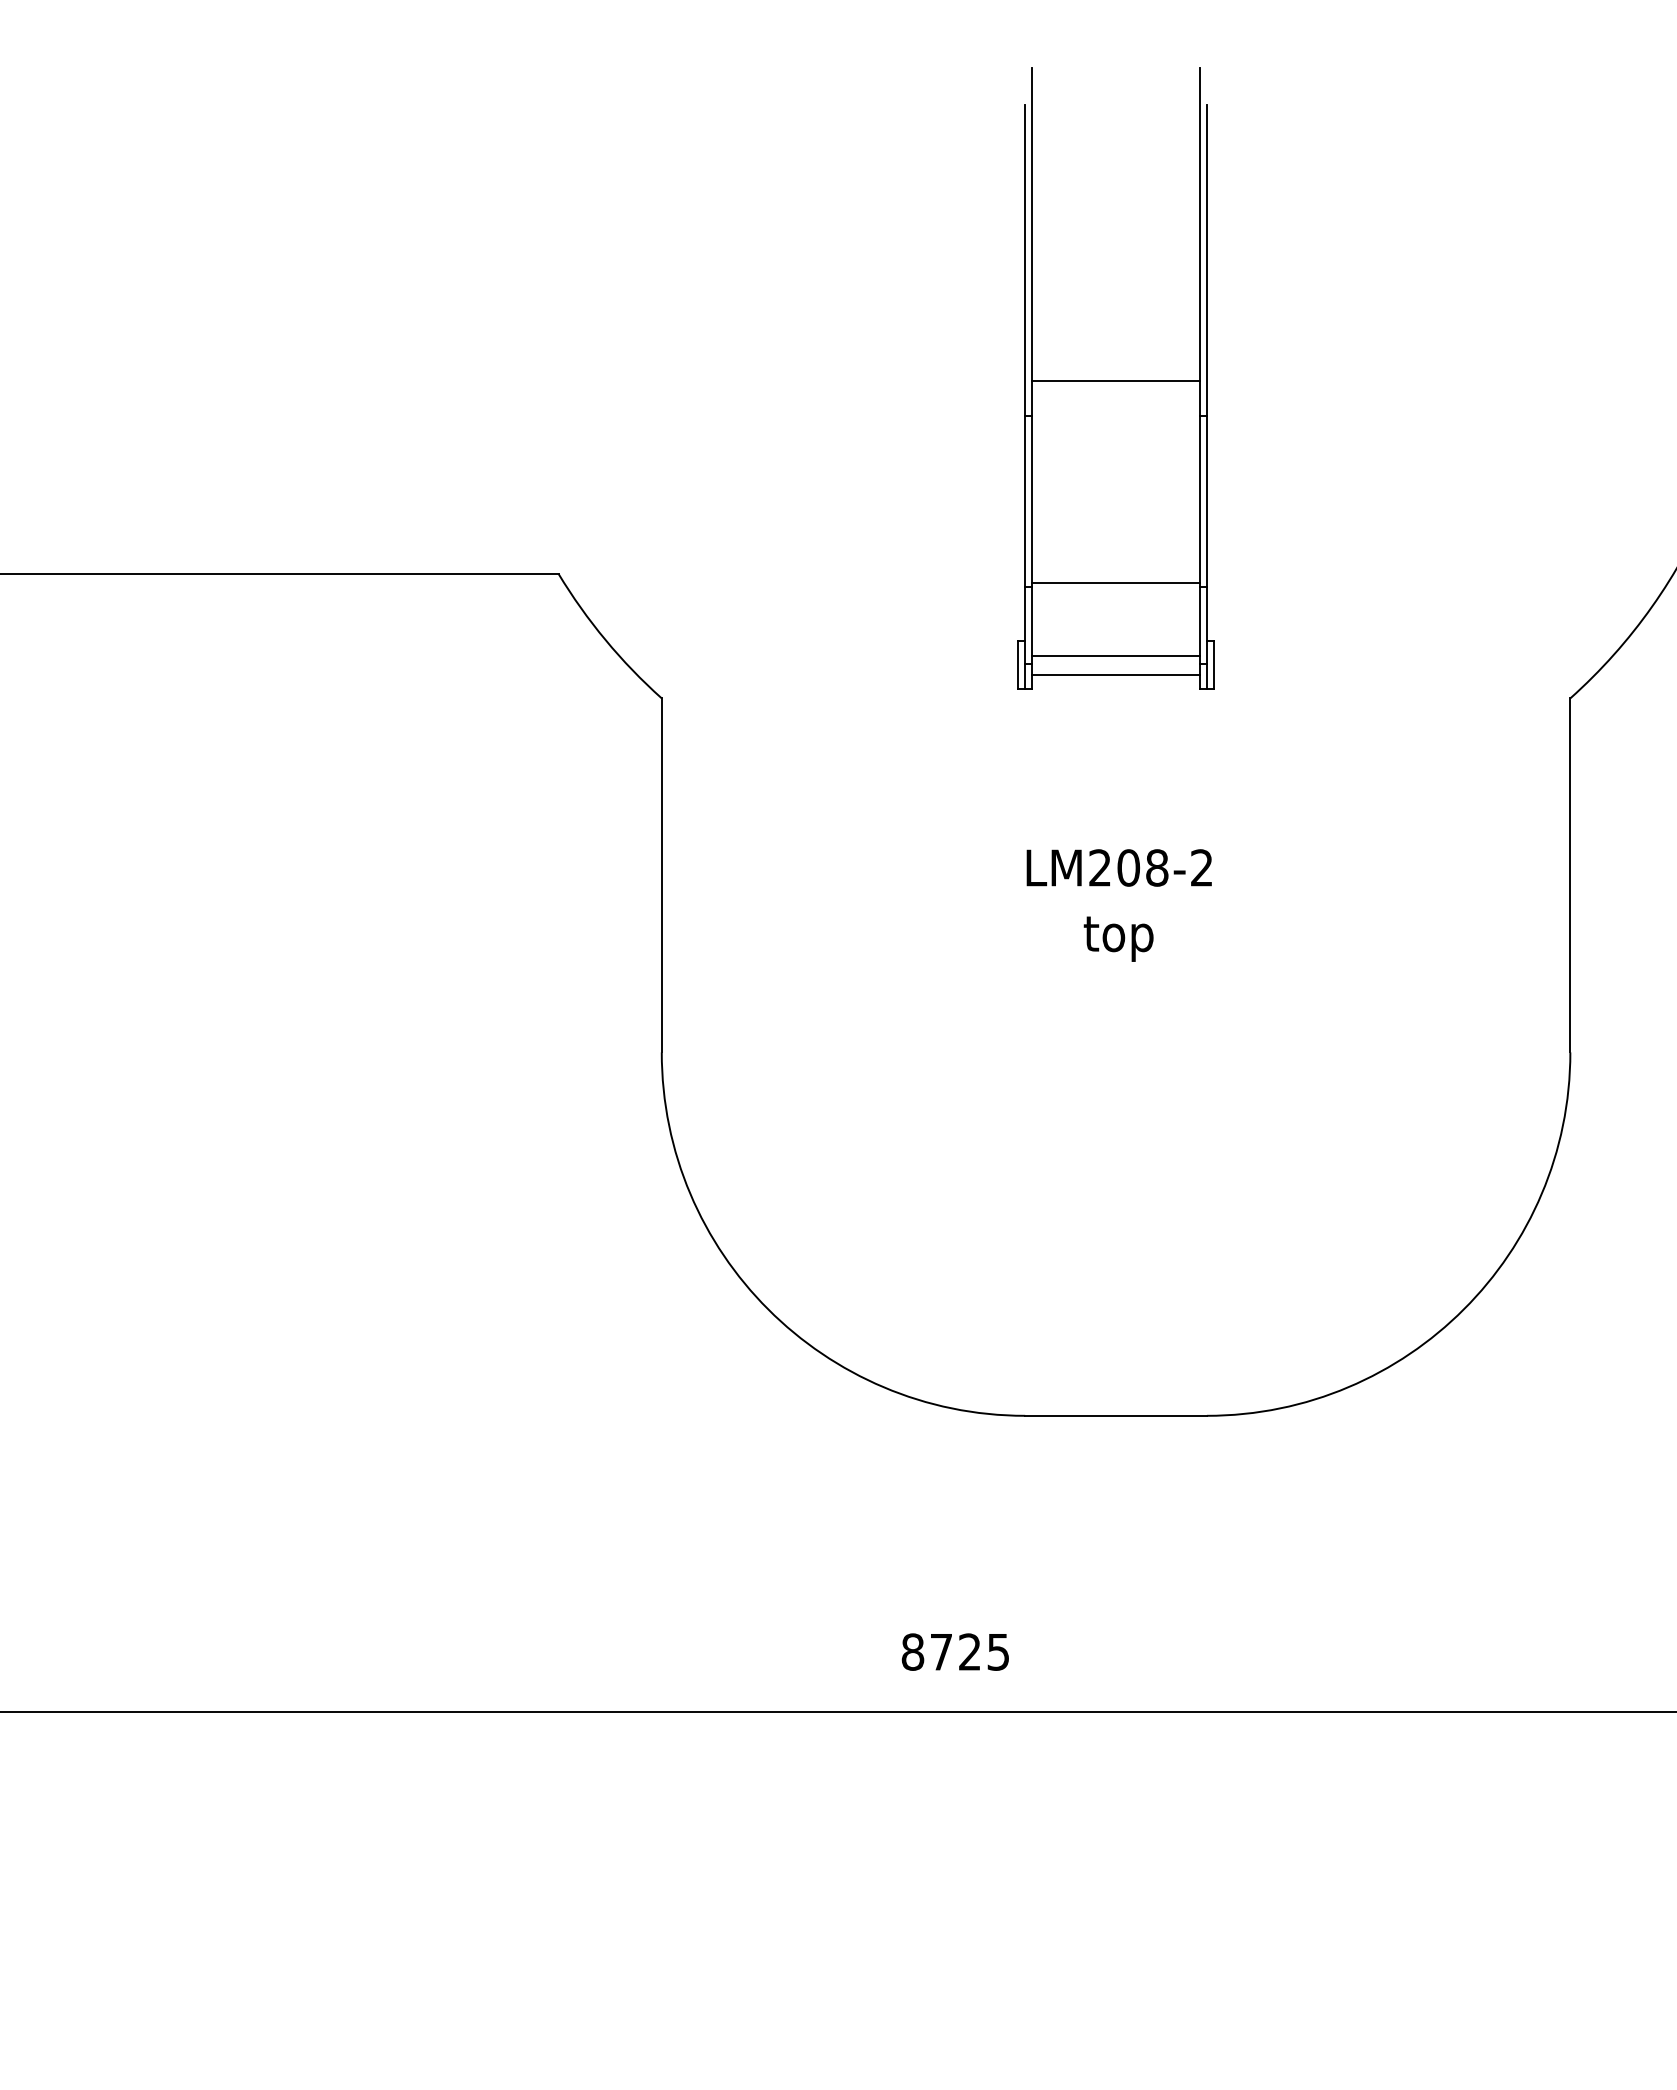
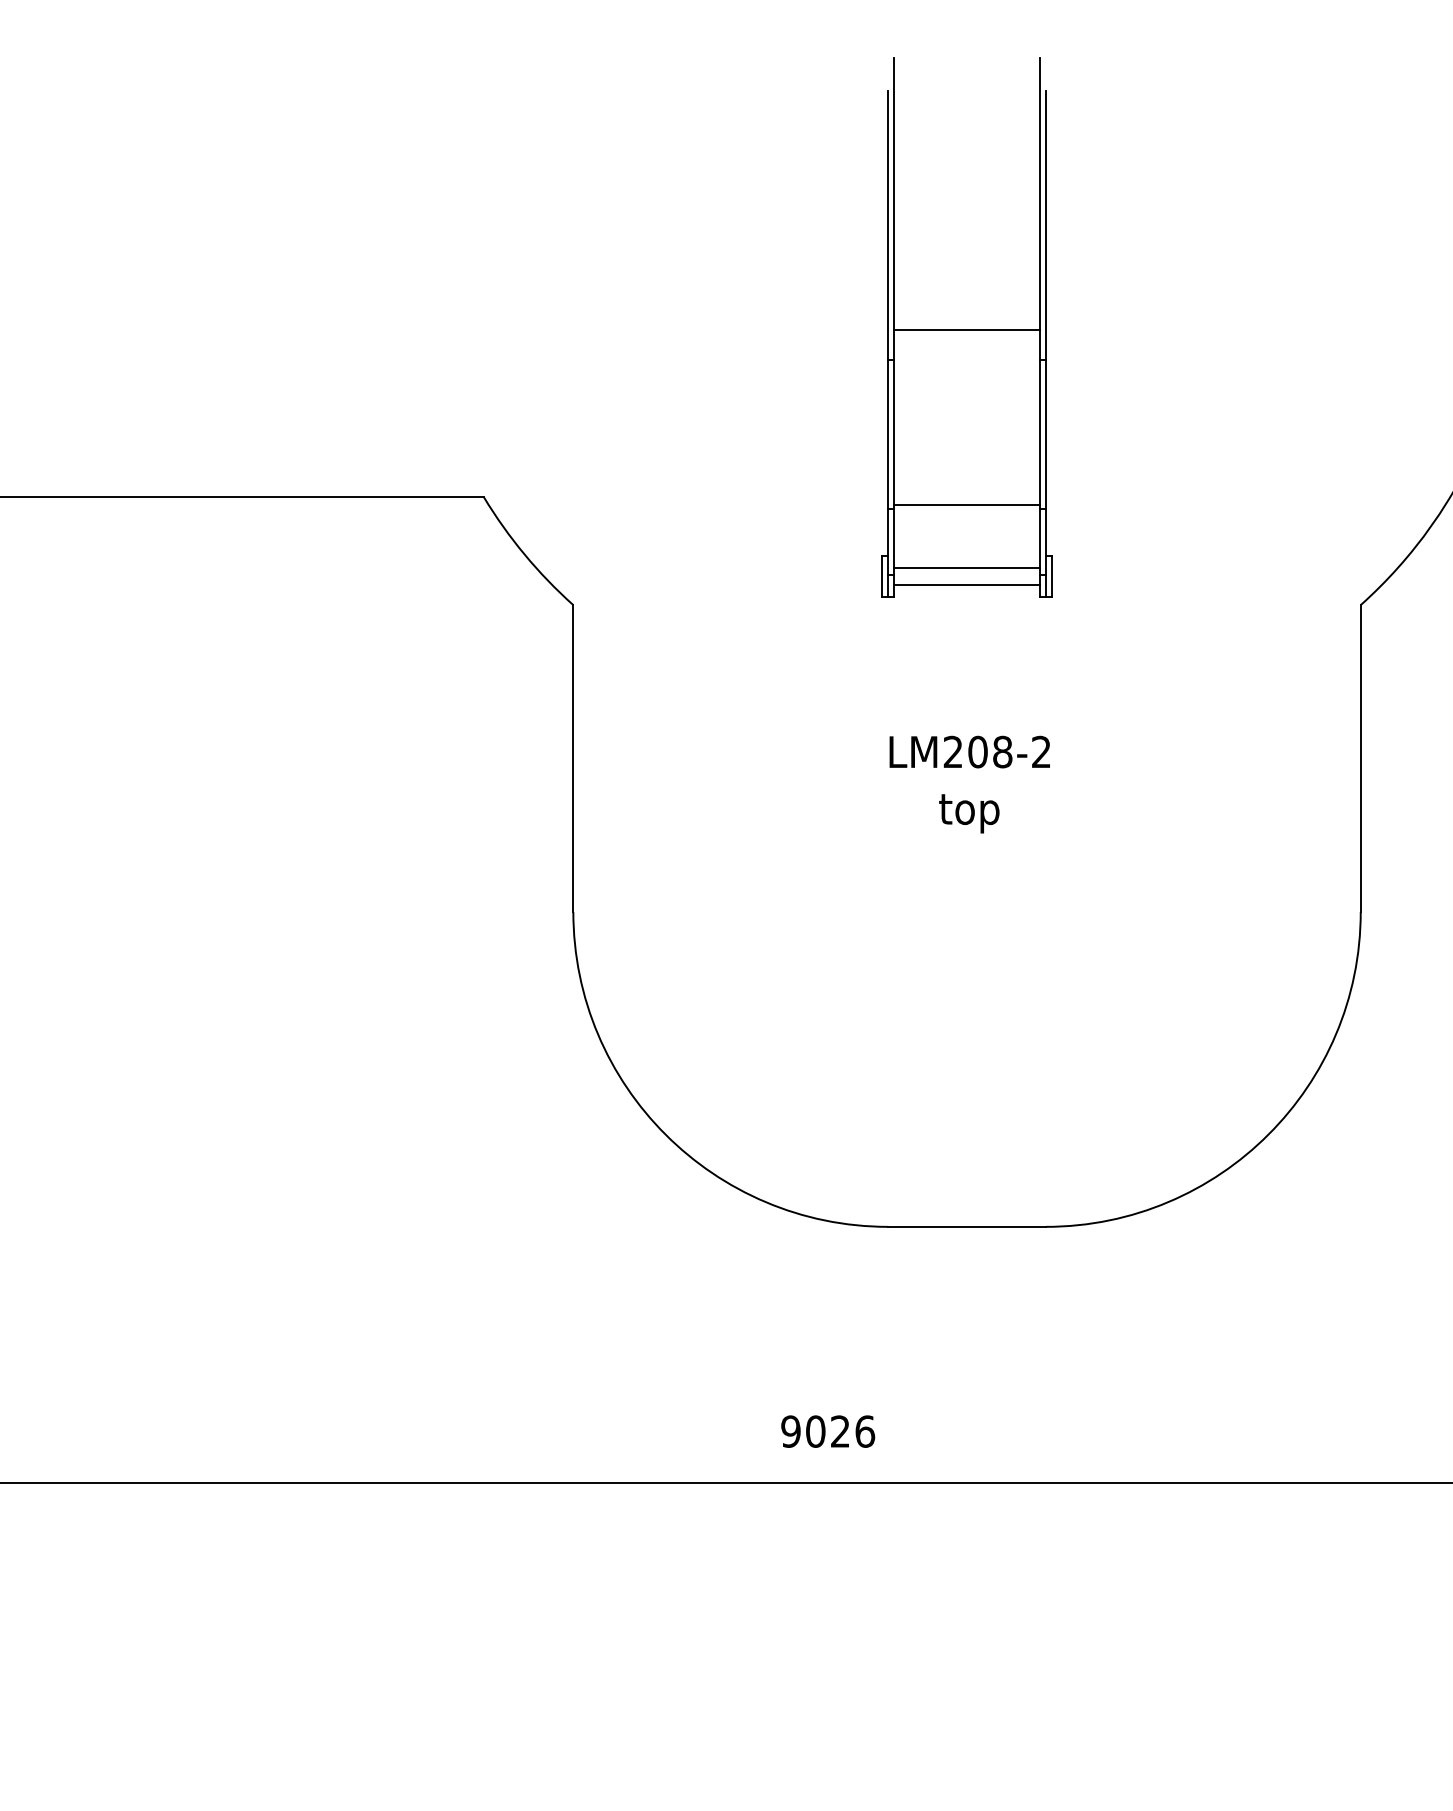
text: (956, 1651) -> (828, 1431), 8725 -> 9026

